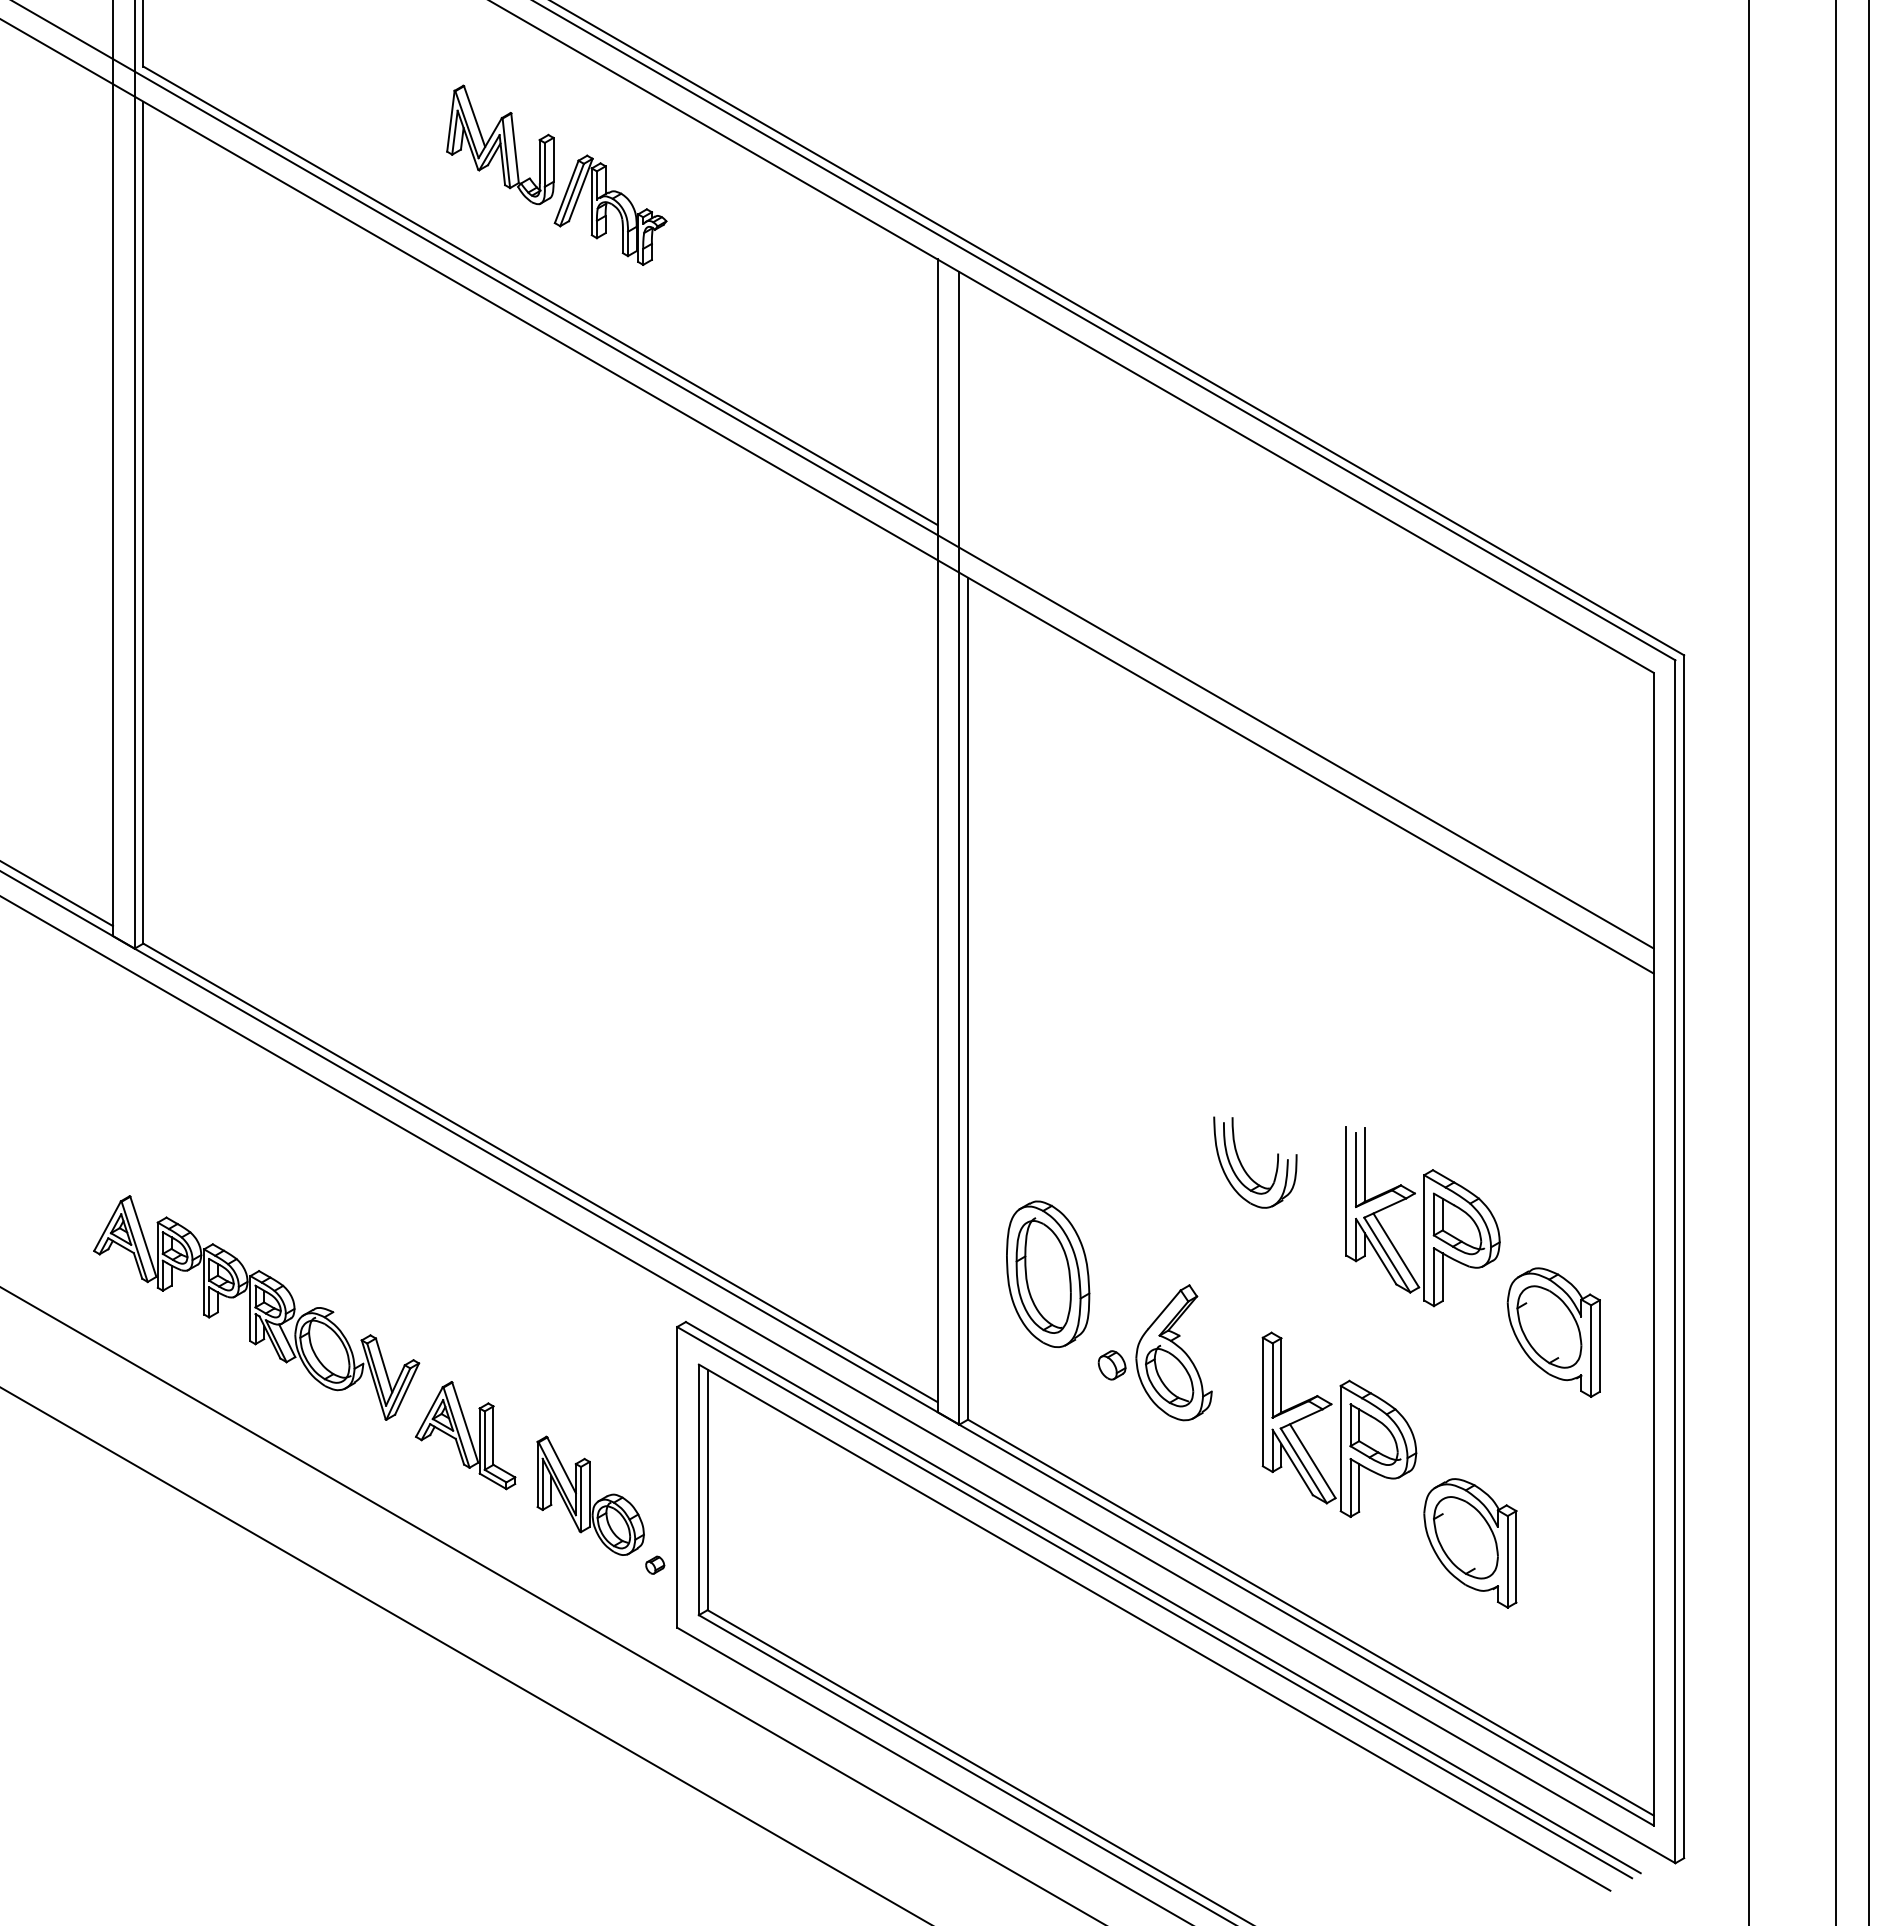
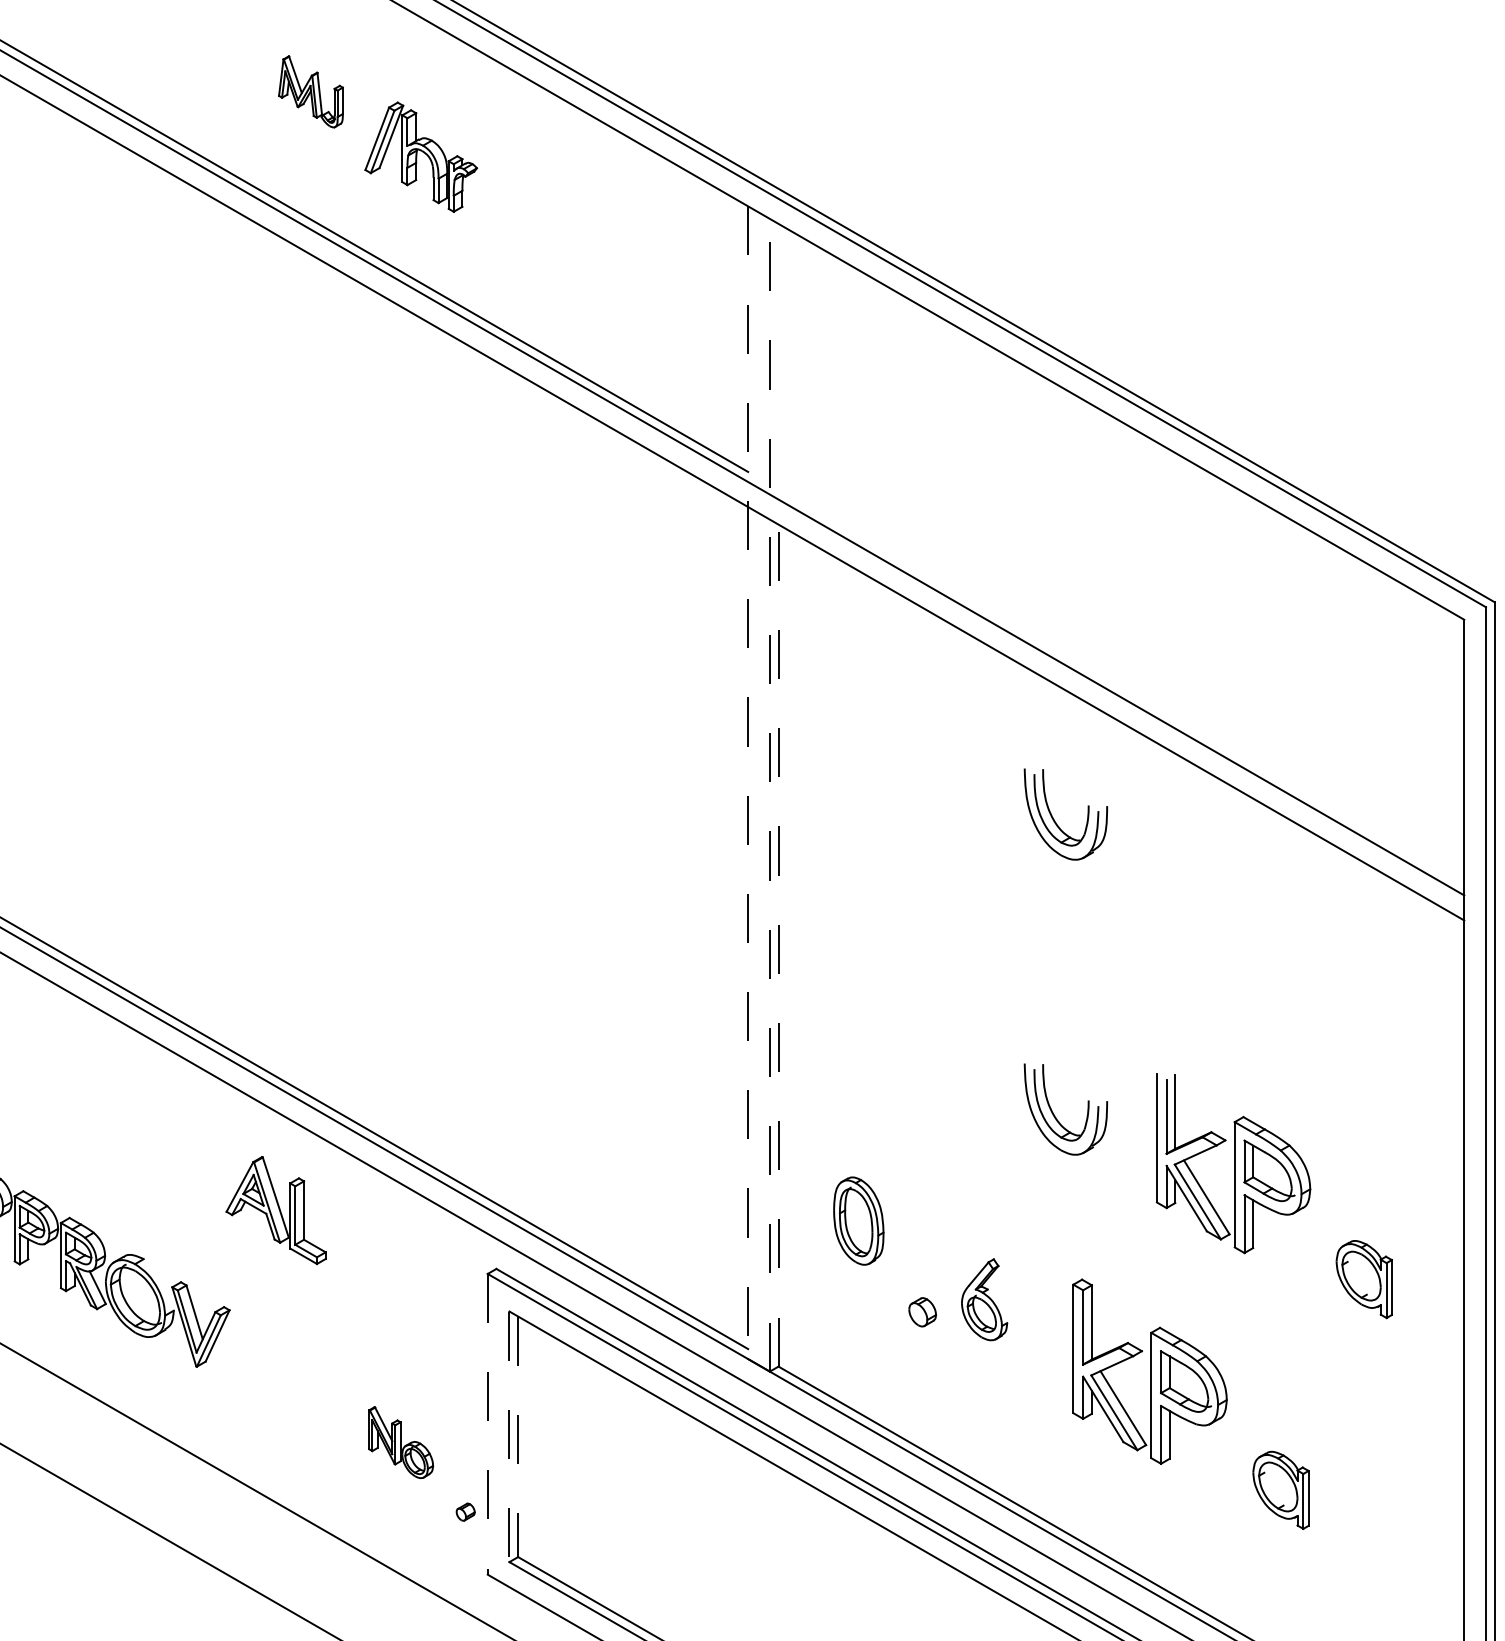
part: (500, 144) -> (311, 91), size x0.6
line: (937, 836) -> (748, 783), solid -> dashed
line: (959, 847) -> (770, 794), solid -> dashed
part: (1244, 873) -> (1055, 820), added
line: (968, 998) -> (779, 945), solid -> dashed
part: (1048, 1273) -> (859, 1220), size x0.6
part: (1553, 1332) -> (1364, 1279), size x0.6
part: (1173, 1352) -> (984, 1299), size x0.6
part: (465, 1435) -> (276, 1210), moved
line: (677, 1477) -> (488, 1424), solid -> dashed
line: (698, 1490) -> (509, 1437), solid -> dashed
line: (707, 1490) -> (518, 1437), solid -> dashed
part: (590, 1495) -> (401, 1442), size x0.6
part: (1470, 1543) -> (1281, 1490), size x0.6

